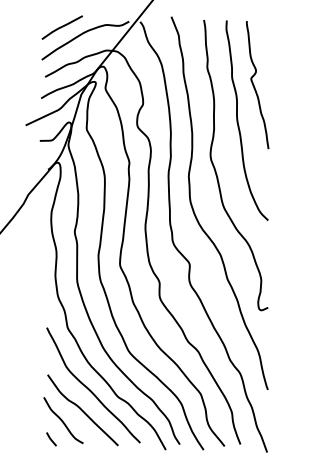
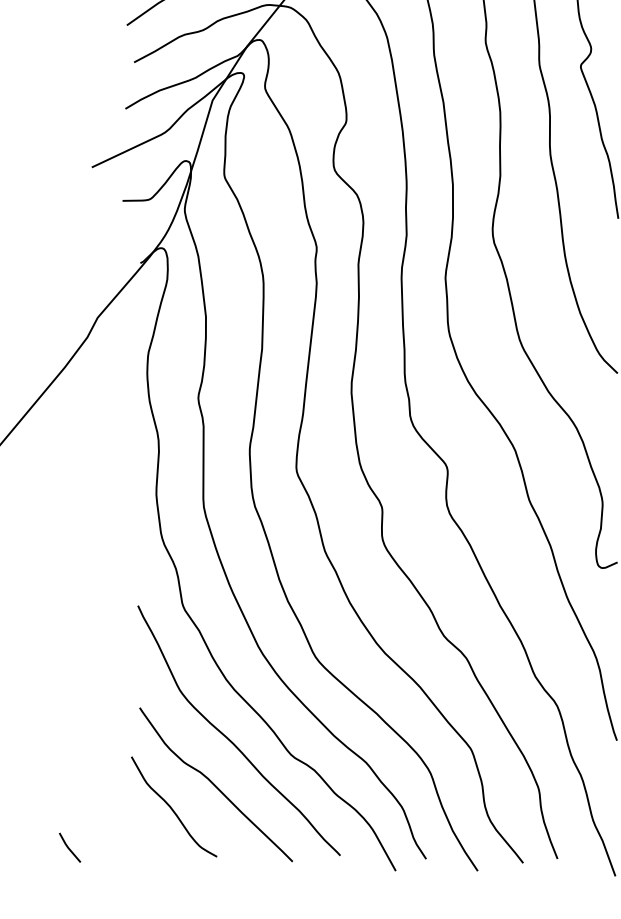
line: (51, 439) -> (69, 848), moved

